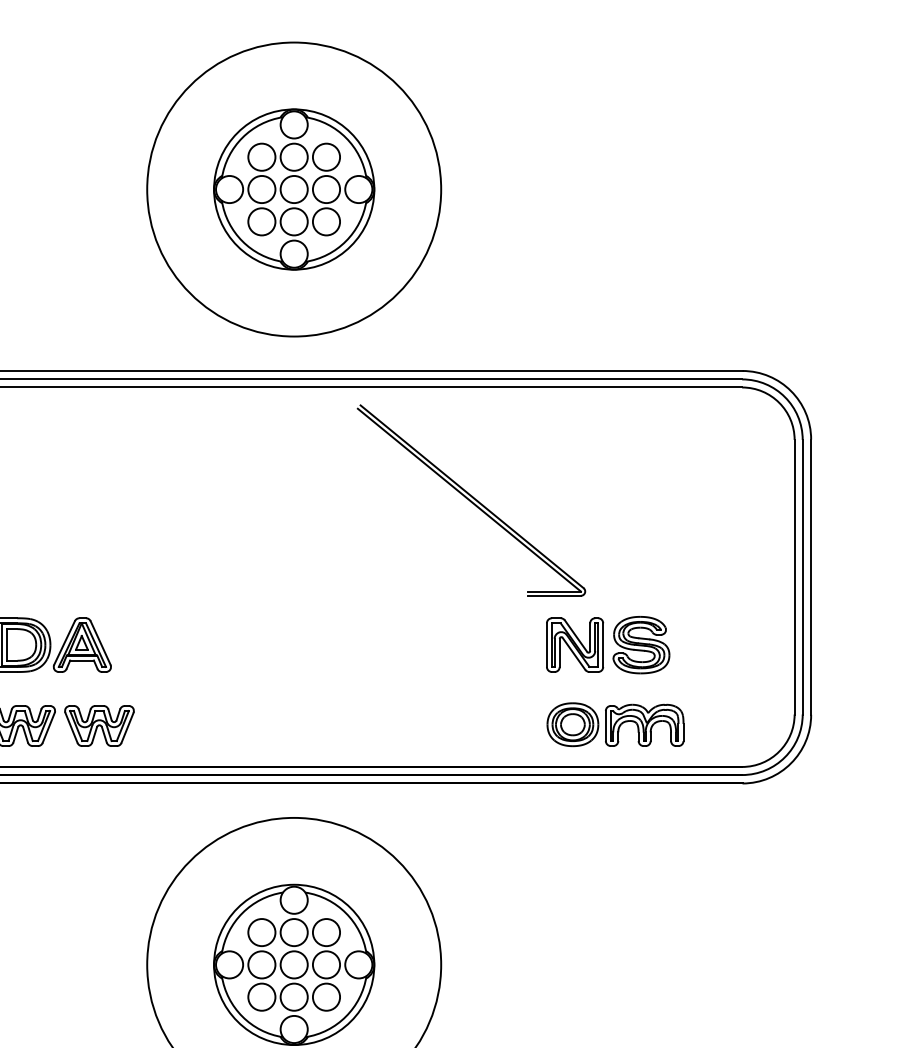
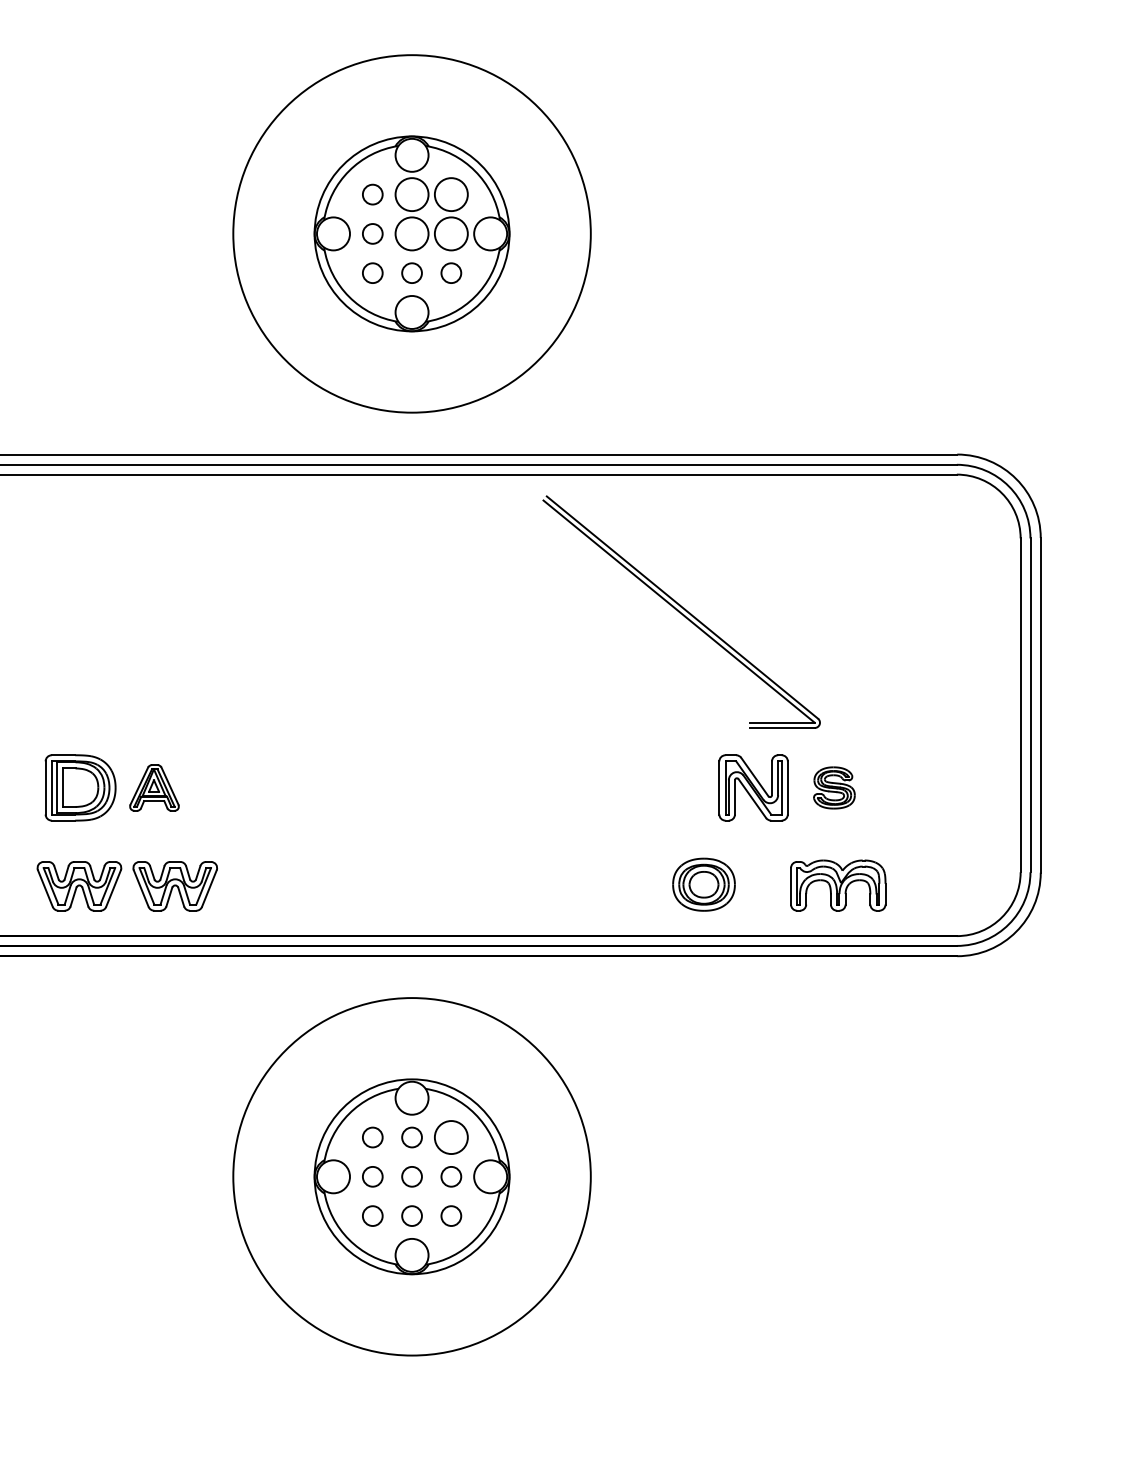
circle: (261, 157) -> (372, 194), size x0.6
circle: (261, 189) -> (372, 233), size x0.6
circle: (261, 221) -> (372, 272), size x0.6
circle: (293, 221) -> (411, 272), size x0.6
circle: (325, 221) -> (450, 272), size x0.6
part: (471, 500) -> (681, 611), moved
part: (82, 644) -> (154, 787), size x0.7
part: (641, 644) -> (834, 787), size x0.6
part: (572, 724) -> (703, 884), moved
circle: (261, 932) -> (372, 1137), size x0.6
circle: (293, 932) -> (411, 1137), size x0.6
circle: (261, 964) -> (372, 1176), size x0.6
circle: (293, 964) -> (411, 1176), size x0.6
circle: (325, 964) -> (450, 1176), size x0.6
circle: (261, 996) -> (372, 1215), size x0.6
circle: (293, 996) -> (411, 1215), size x0.6
circle: (325, 996) -> (450, 1215), size x0.6

